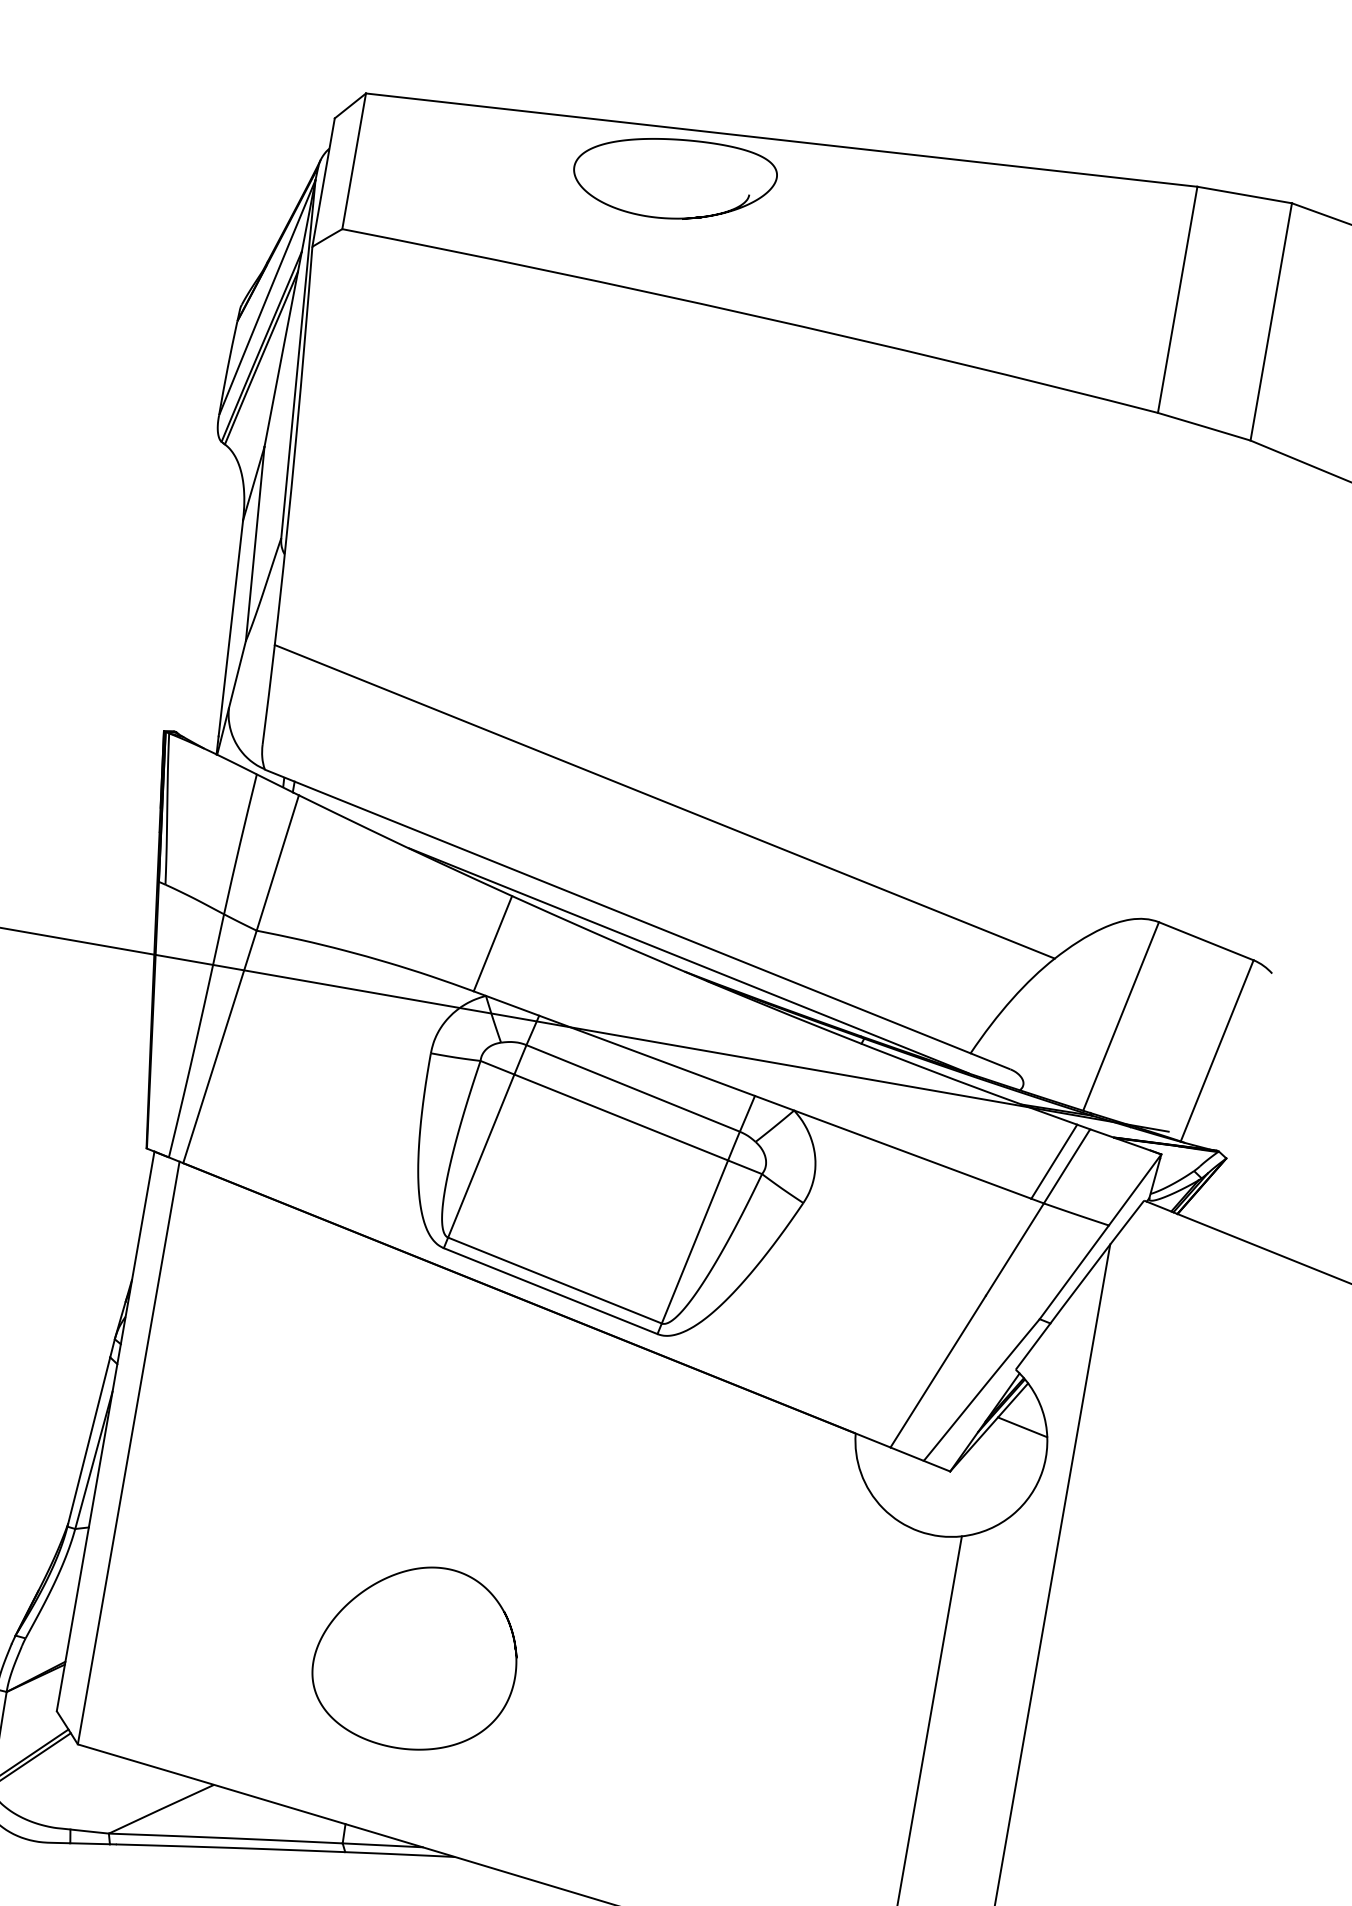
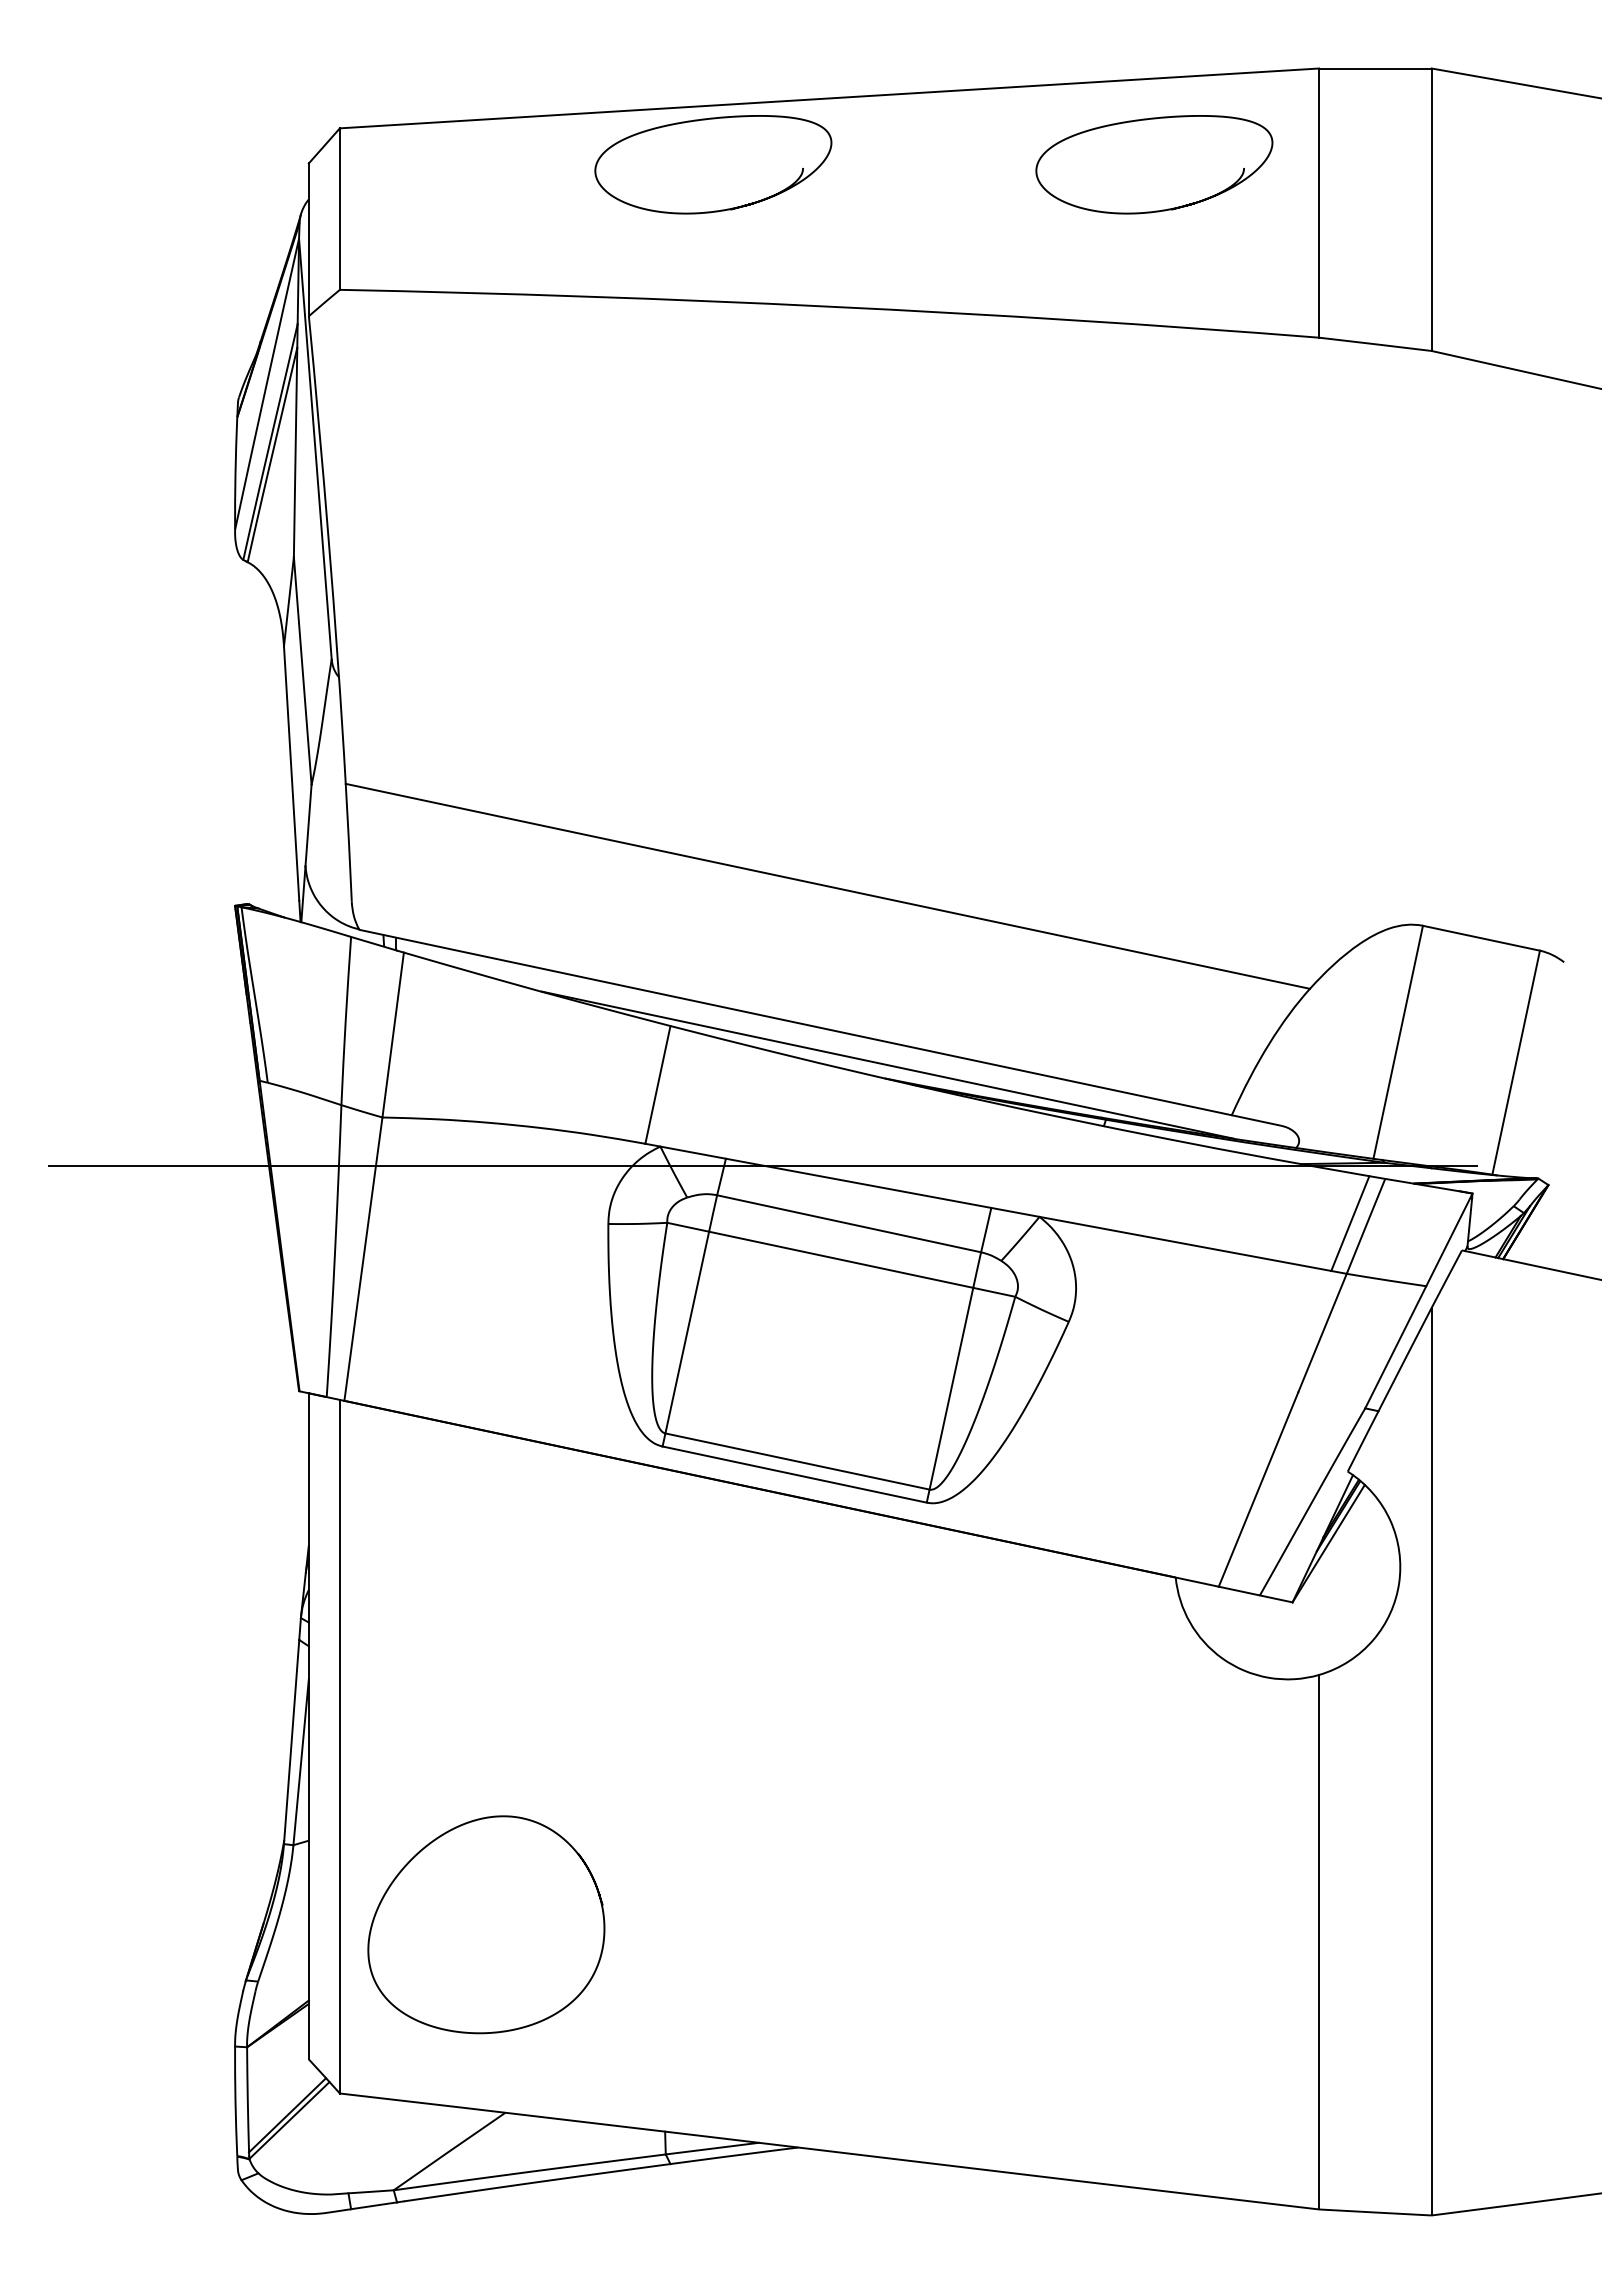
curve: (1045, 205) -> (1147, 120), added
line: (1021, 1426) -> (1366, 1536), removed
curve: (376, 1584) -> (425, 1848), moved

